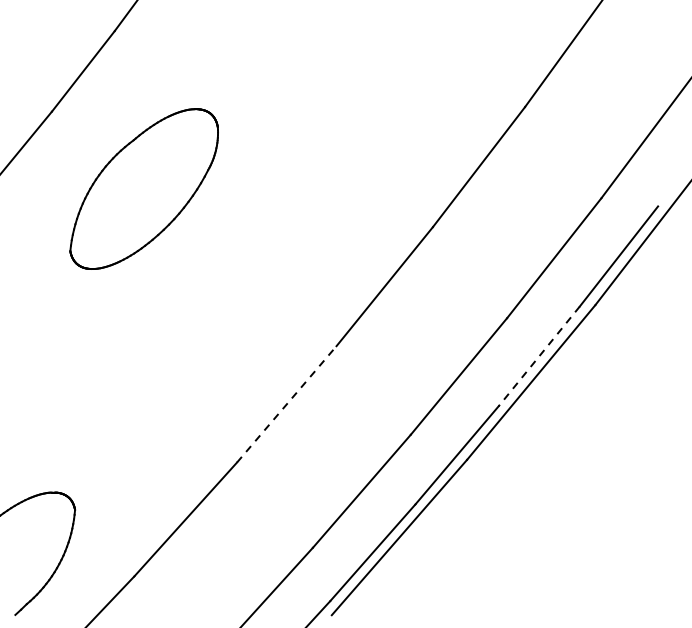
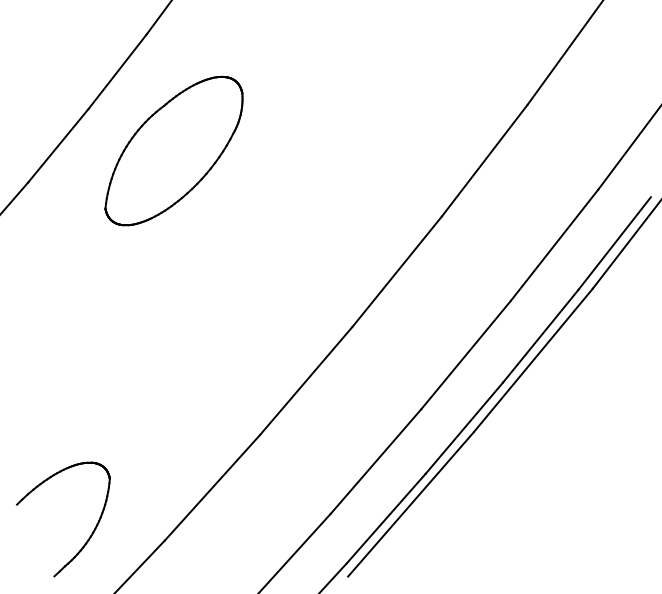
part: (143, 188) -> (173, 150), moved
line: (539, 356) -> (540, 336), dashed -> solid
line: (286, 403) -> (306, 380), dashed -> solid

